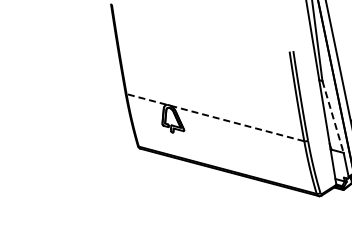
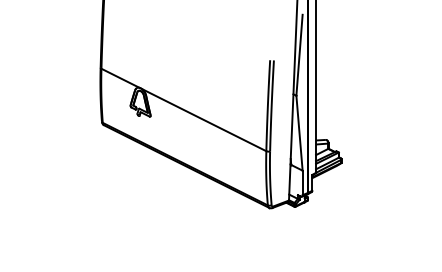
line: (214, 117) -> (183, 109), dashed -> solid
line: (333, 117) -> (299, 133), dashed -> solid

